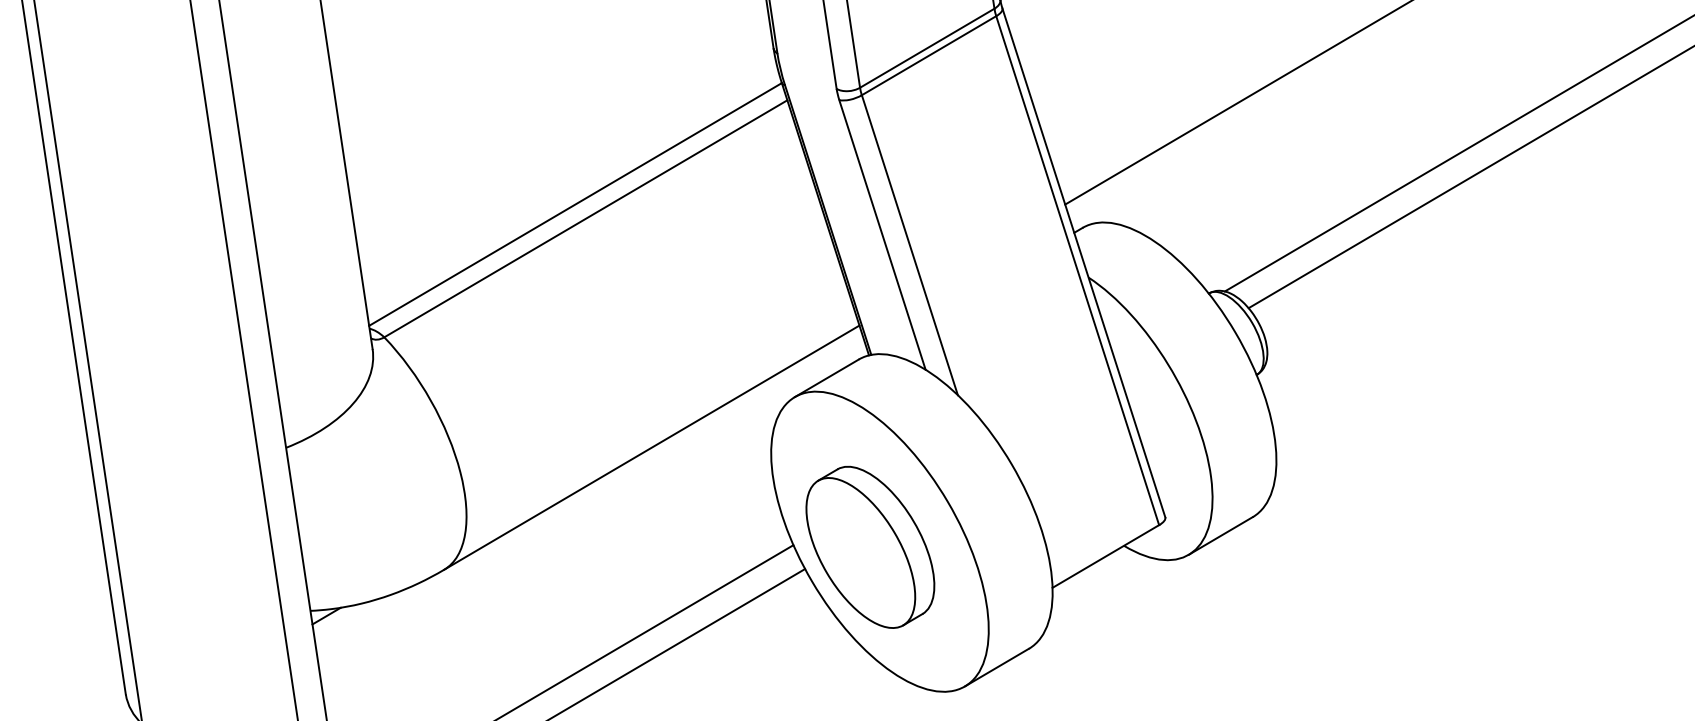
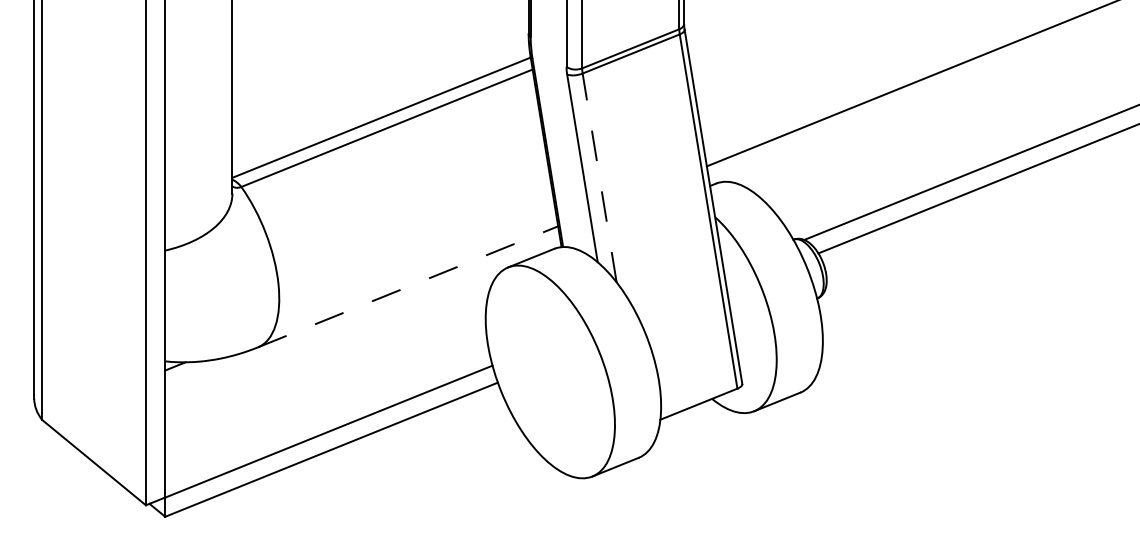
line: (909, 244) -> (599, 177), solid -> dashed
line: (652, 447) -> (408, 286), solid -> dashed
part: (870, 546) -> (543, 374), removed

